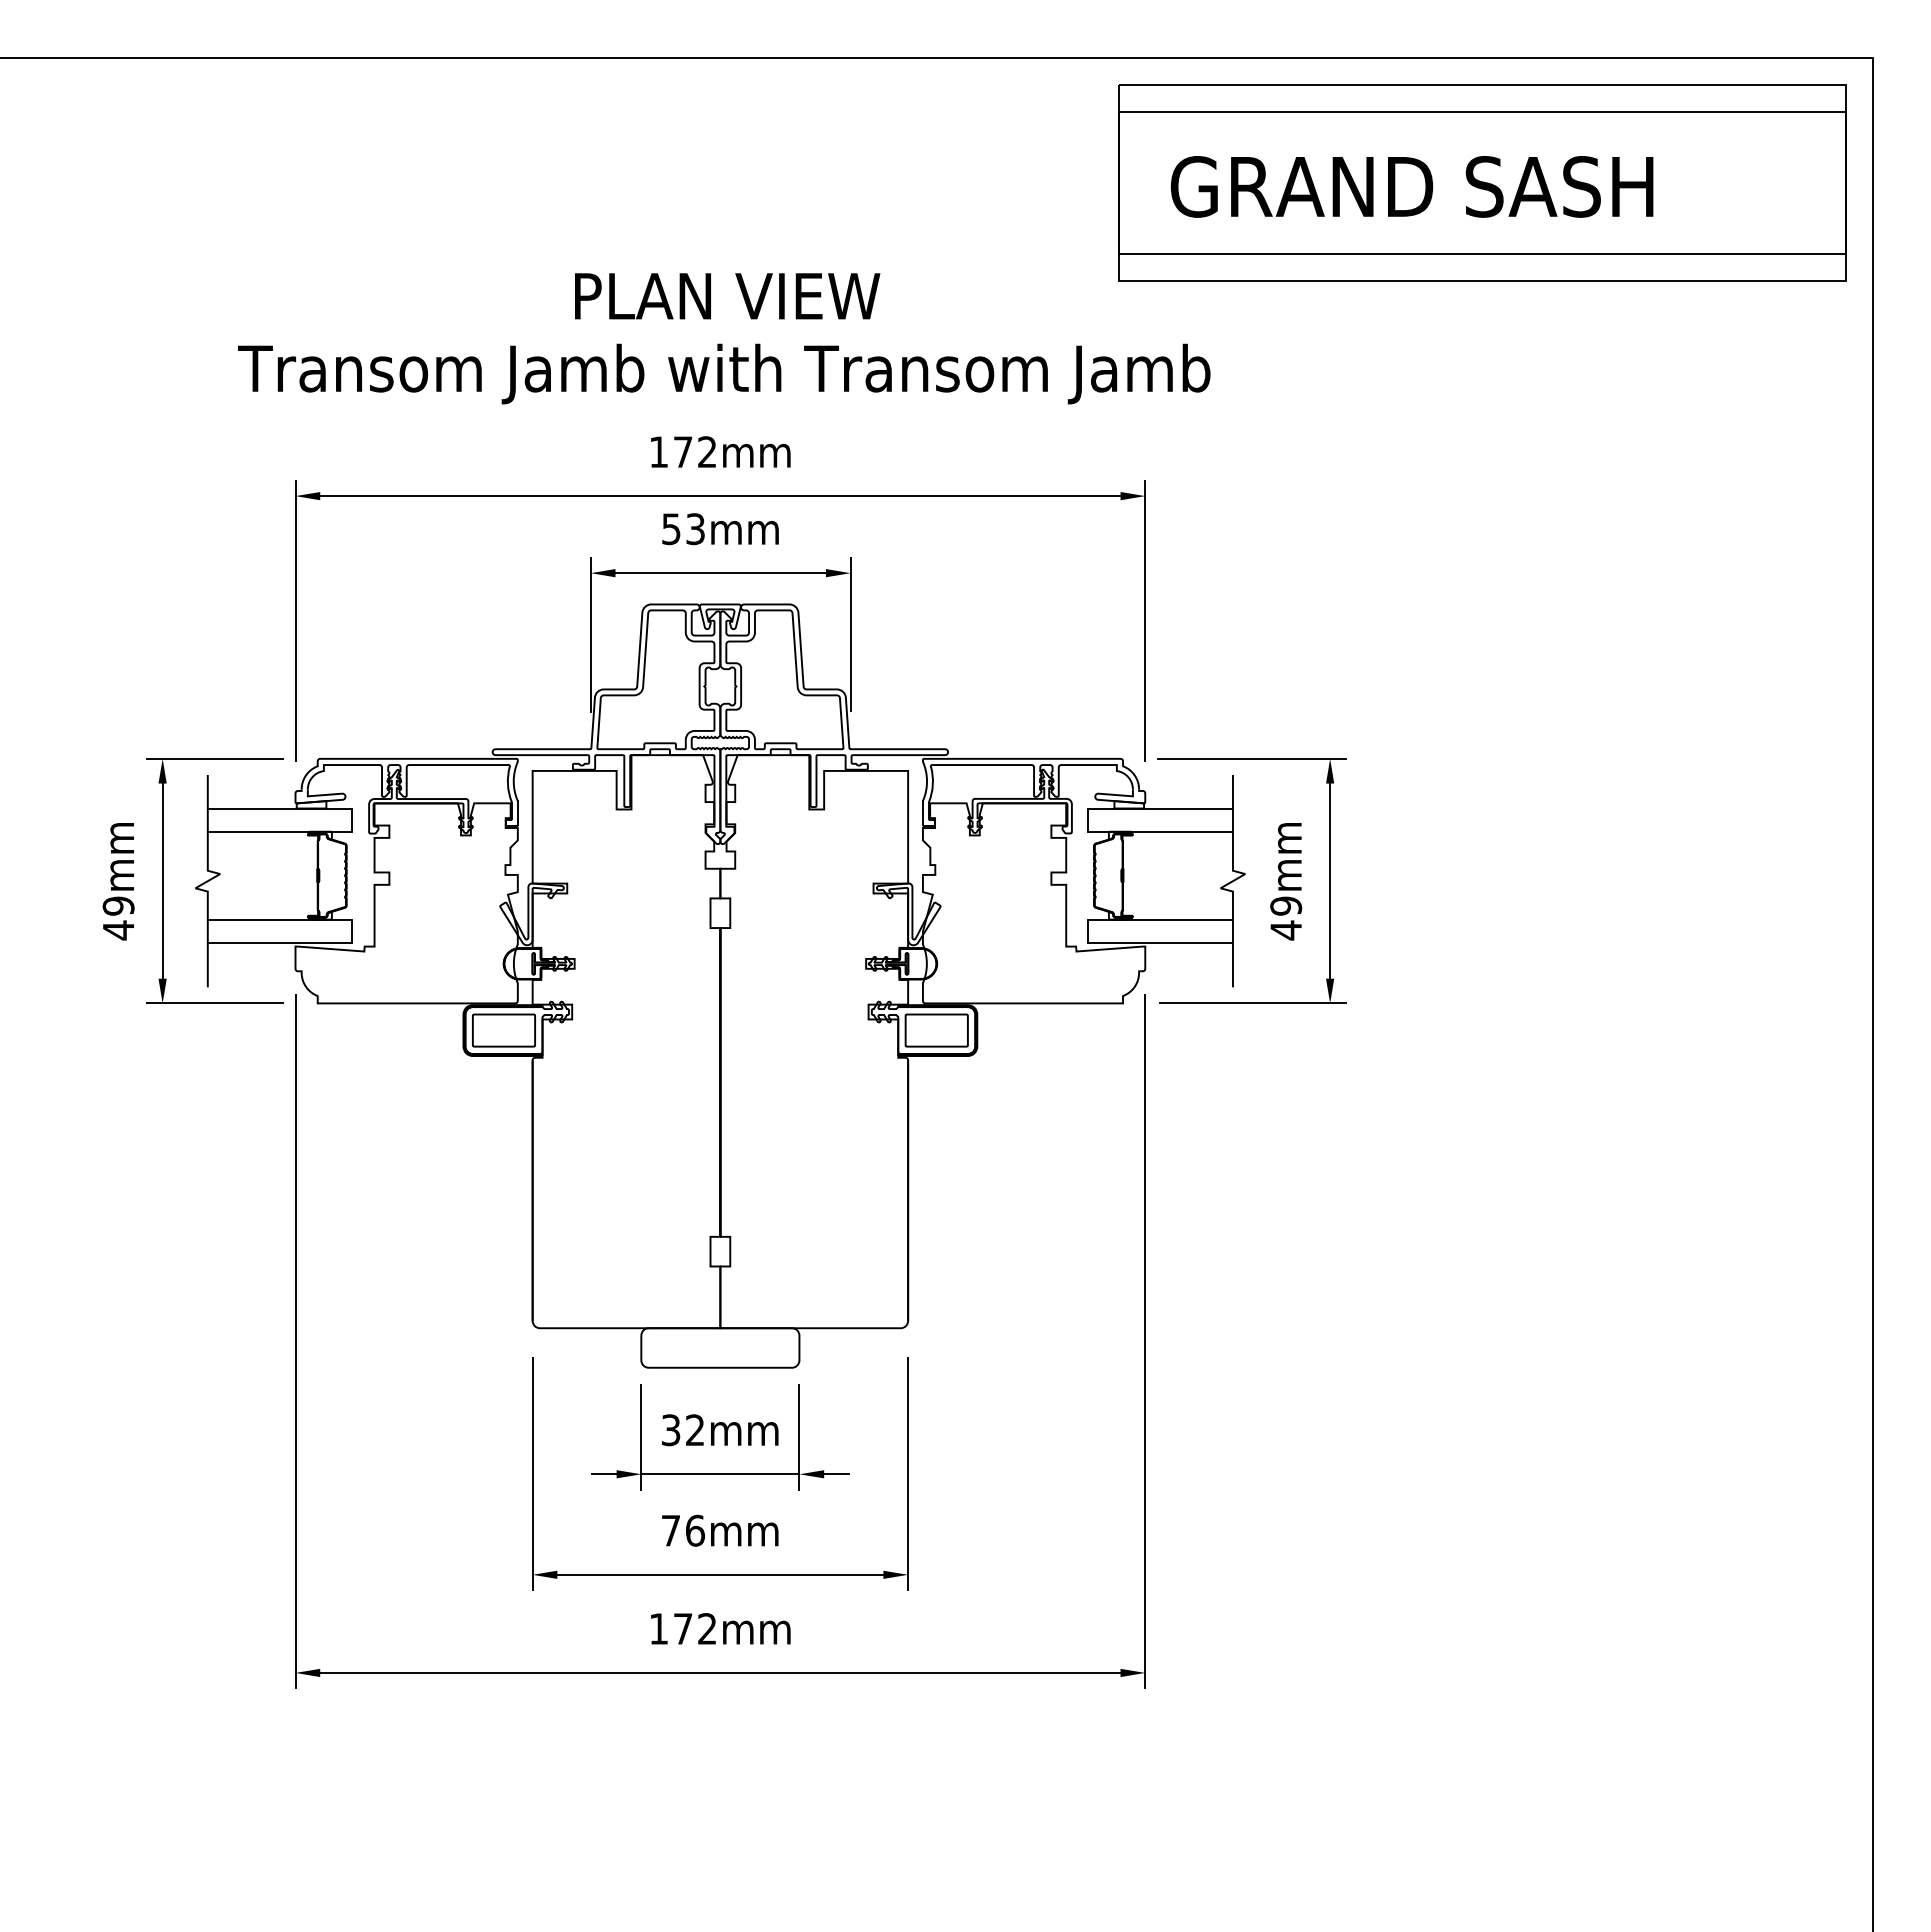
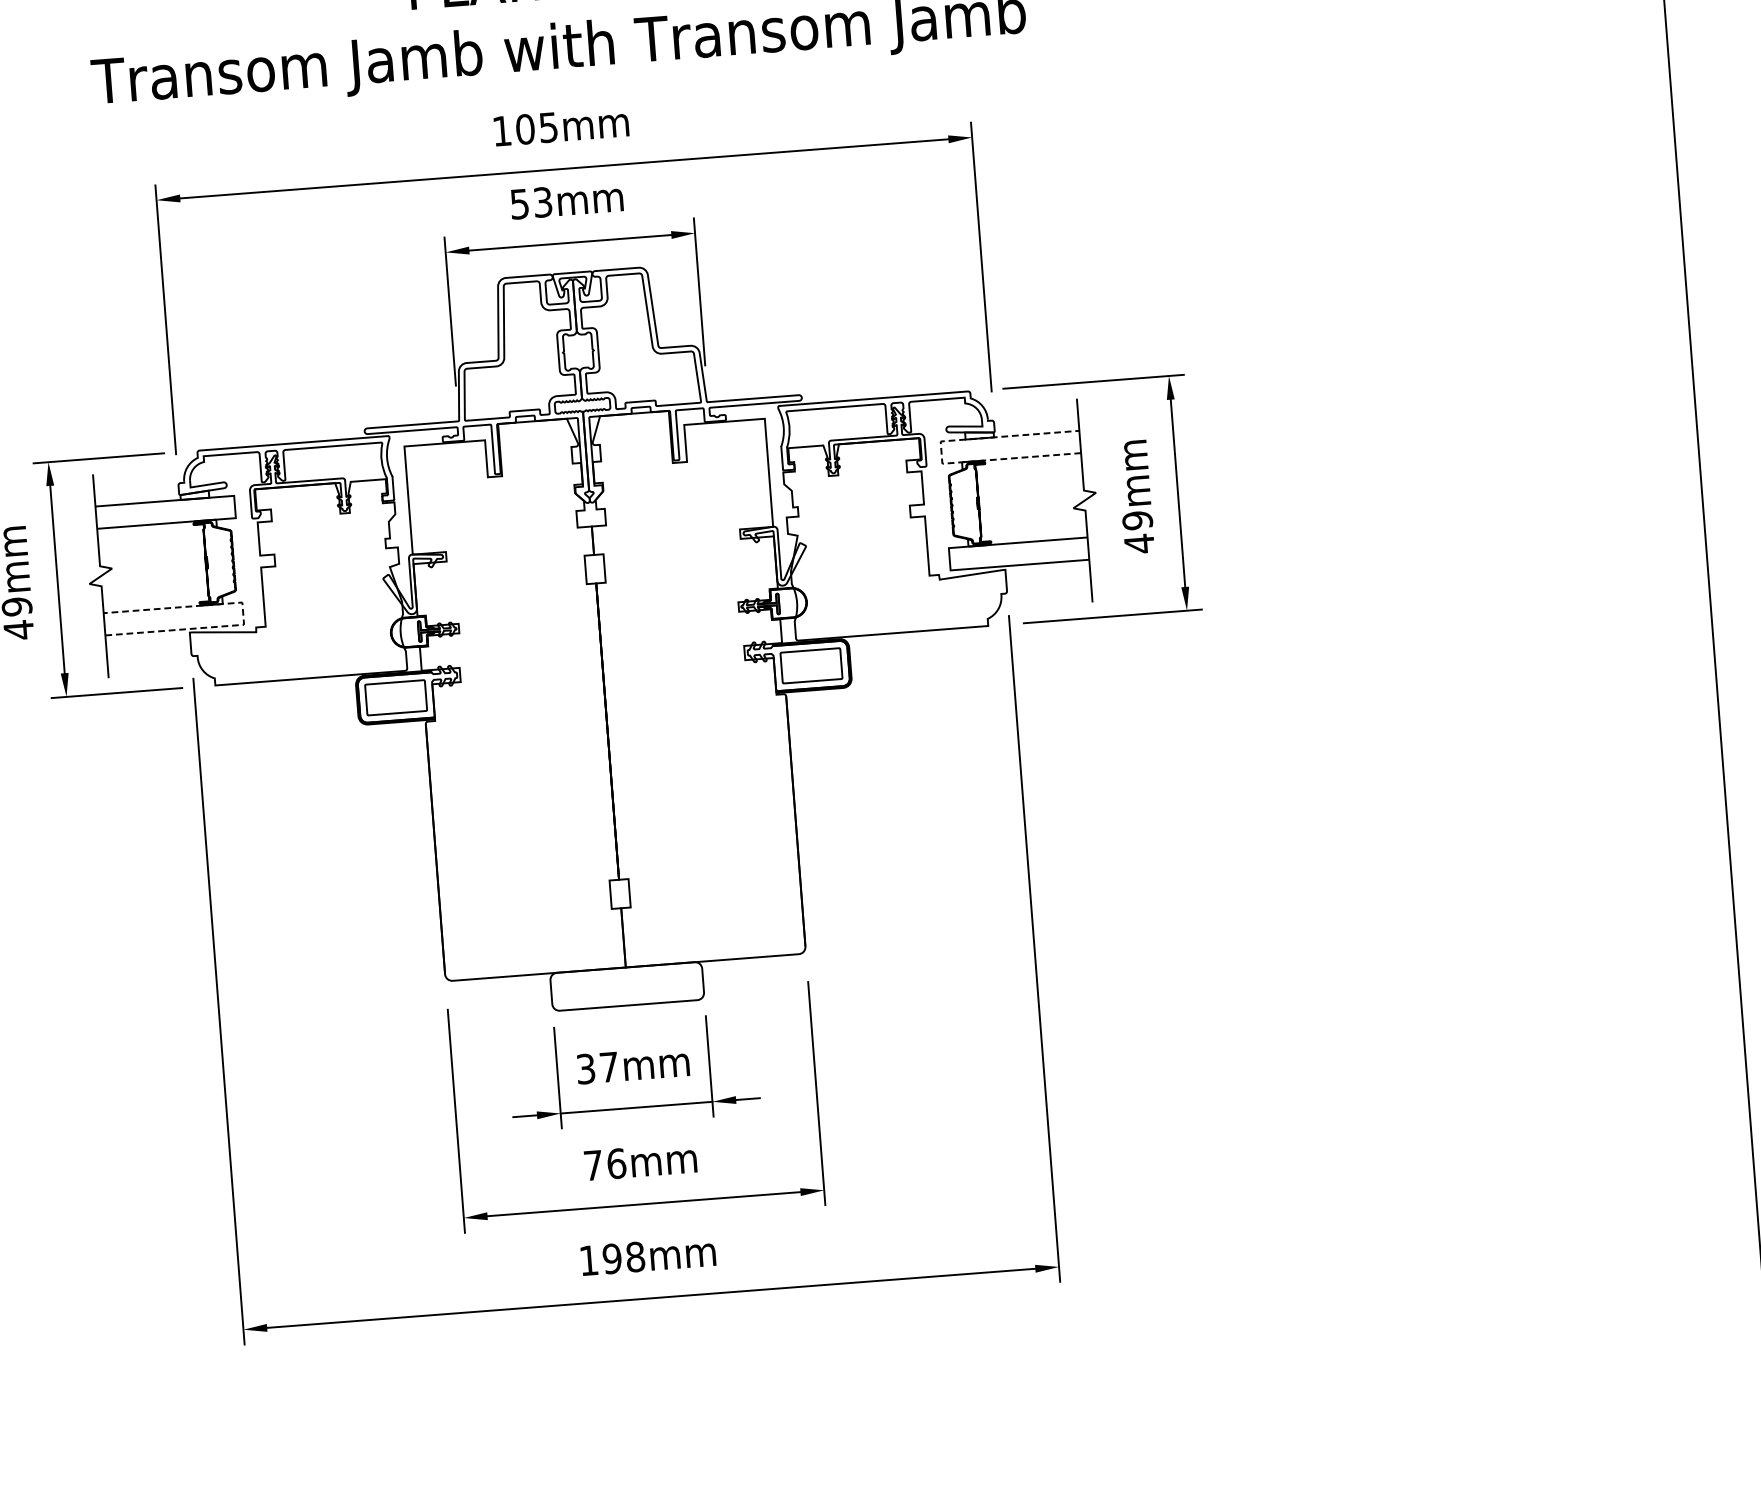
text: (694, 452) -> (536, 128), 172mm -> 105mm
line: (1088, 820) -> (941, 453), solid -> dashed
line: (352, 931) -> (243, 613), solid -> dashed
text: (695, 1429) -> (609, 1066), 32mm -> 37mm
text: (694, 1628) -> (623, 1257), 172mm -> 198mm

